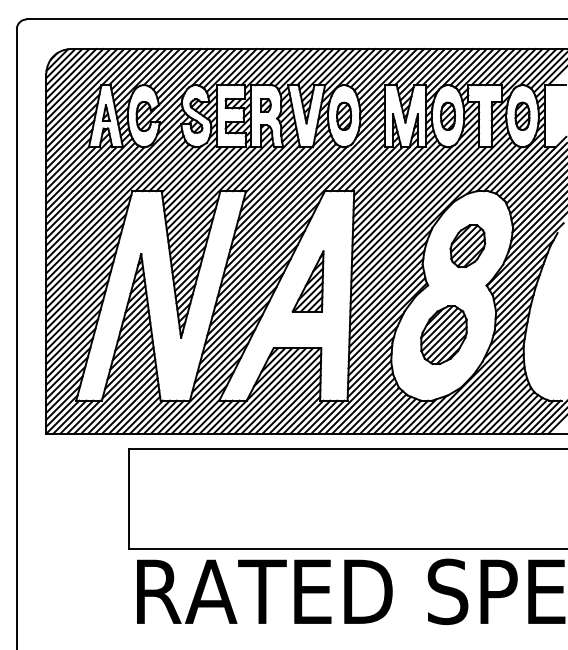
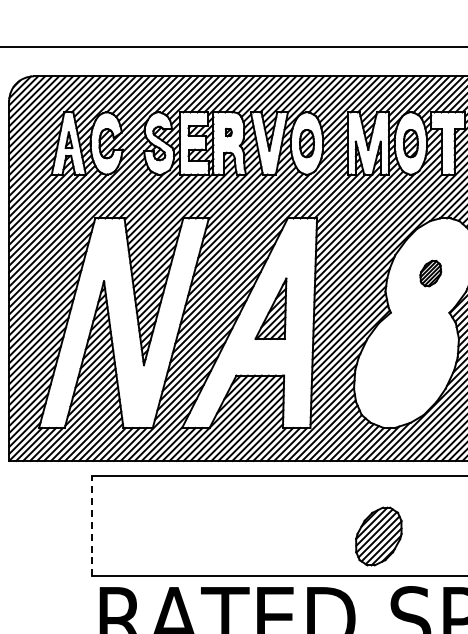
part: (265, 105) -> (228, 132), size x0.6
part: (467, 246) -> (430, 273), size x0.6
part: (443, 335) -> (378, 536), moved
line: (129, 498) -> (92, 525), solid -> dashed

